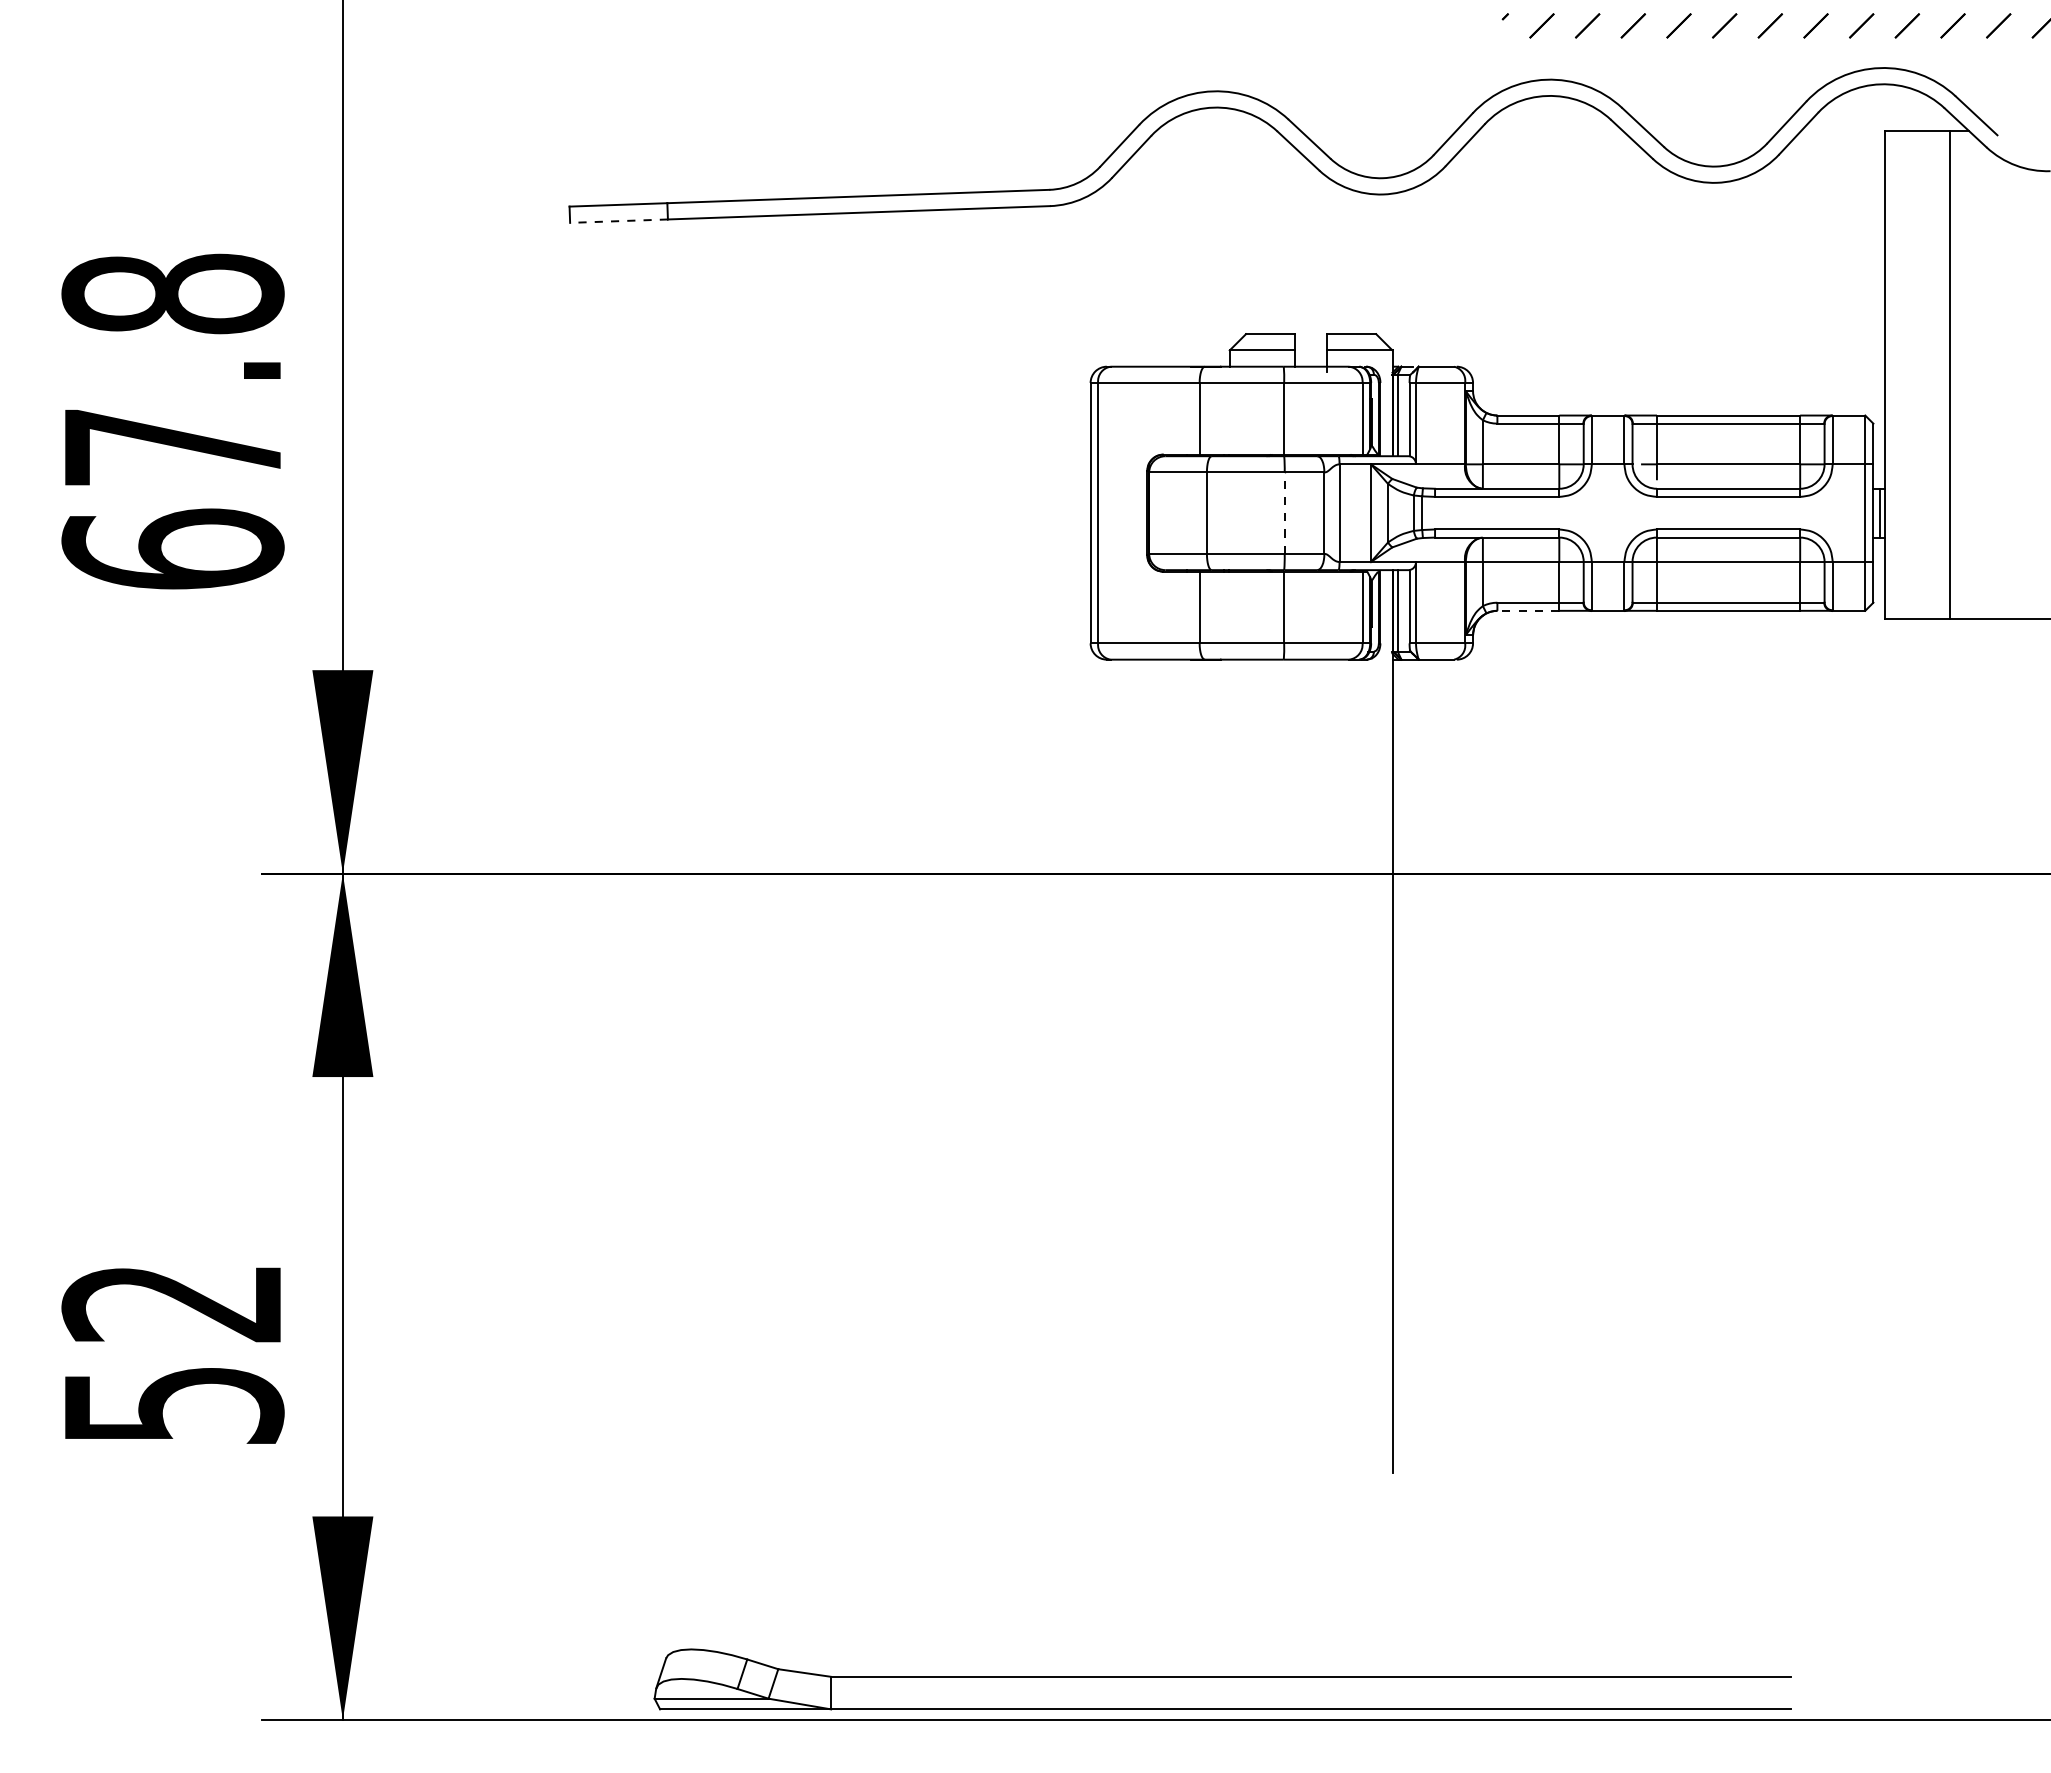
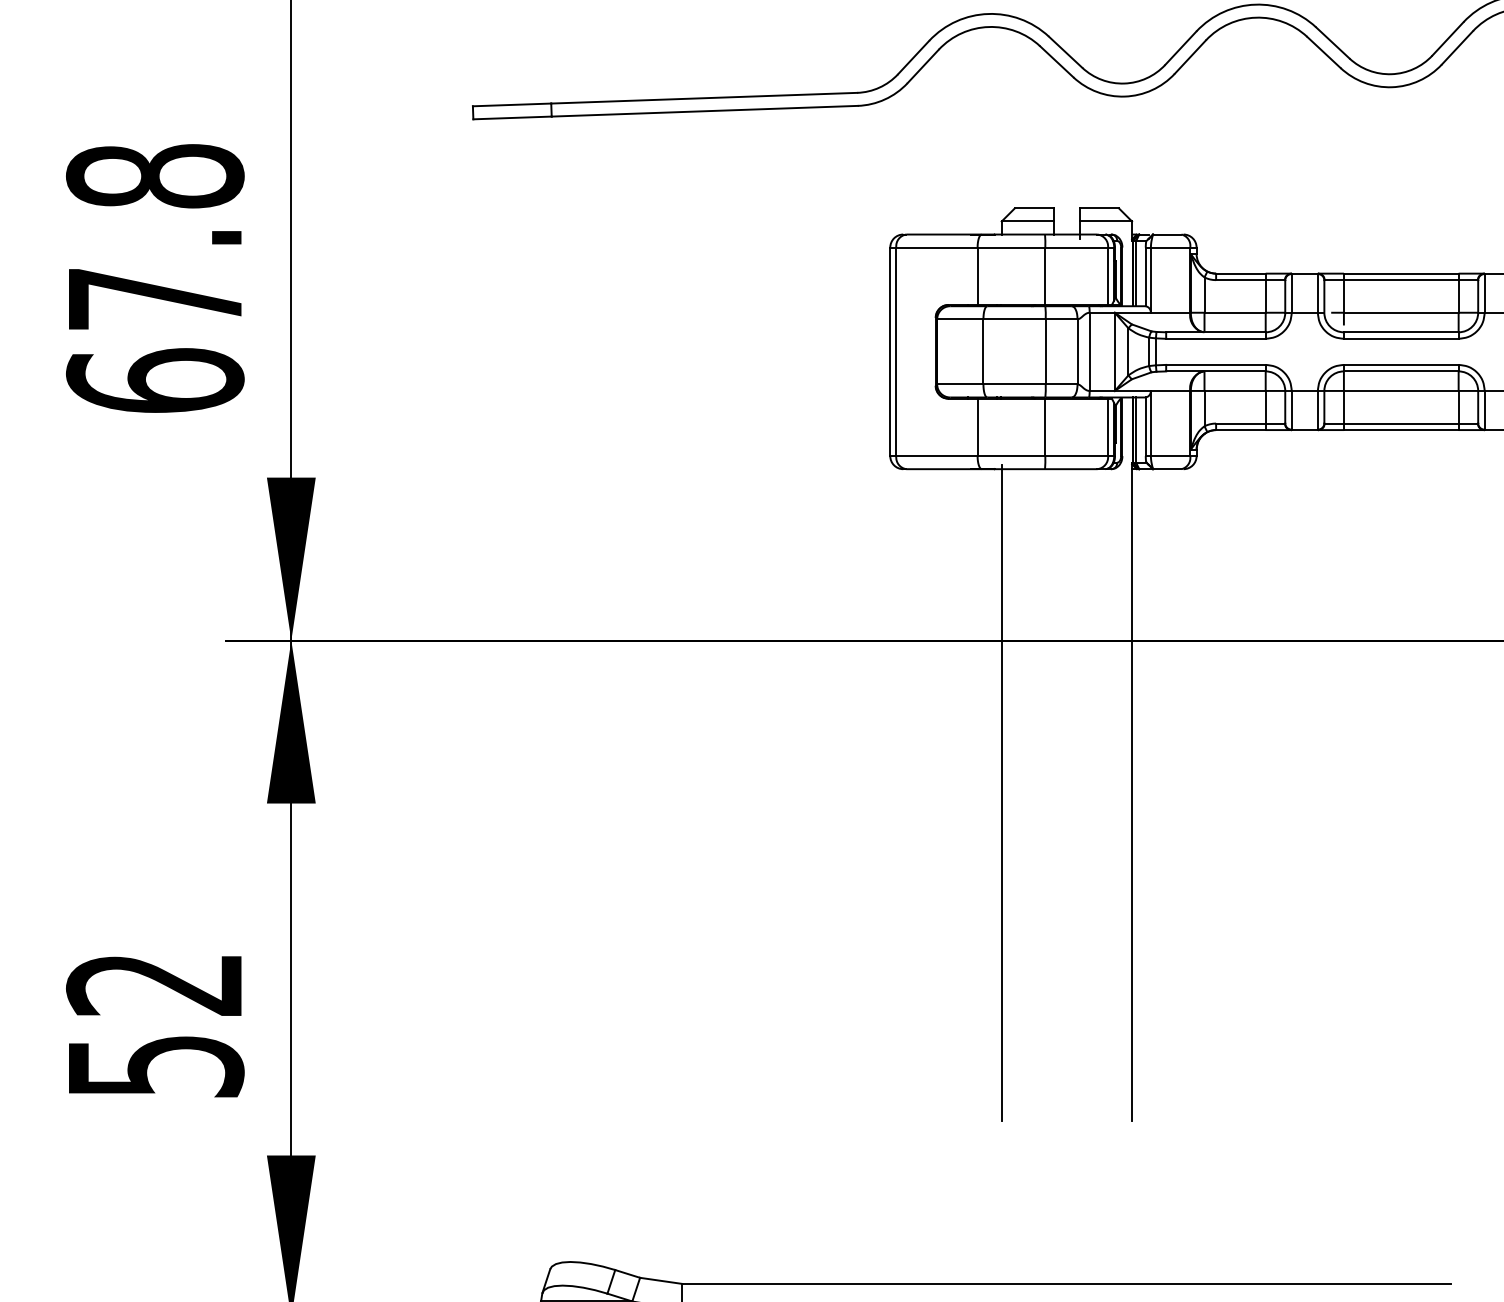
line: (619, 221) -> (512, 118), dashed -> solid
line: (1284, 513) -> (1045, 352), dashed -> solid
line: (1528, 610) -> (1241, 429), dashed -> solid
line: (1229, 1063) -> (1001, 792), added

